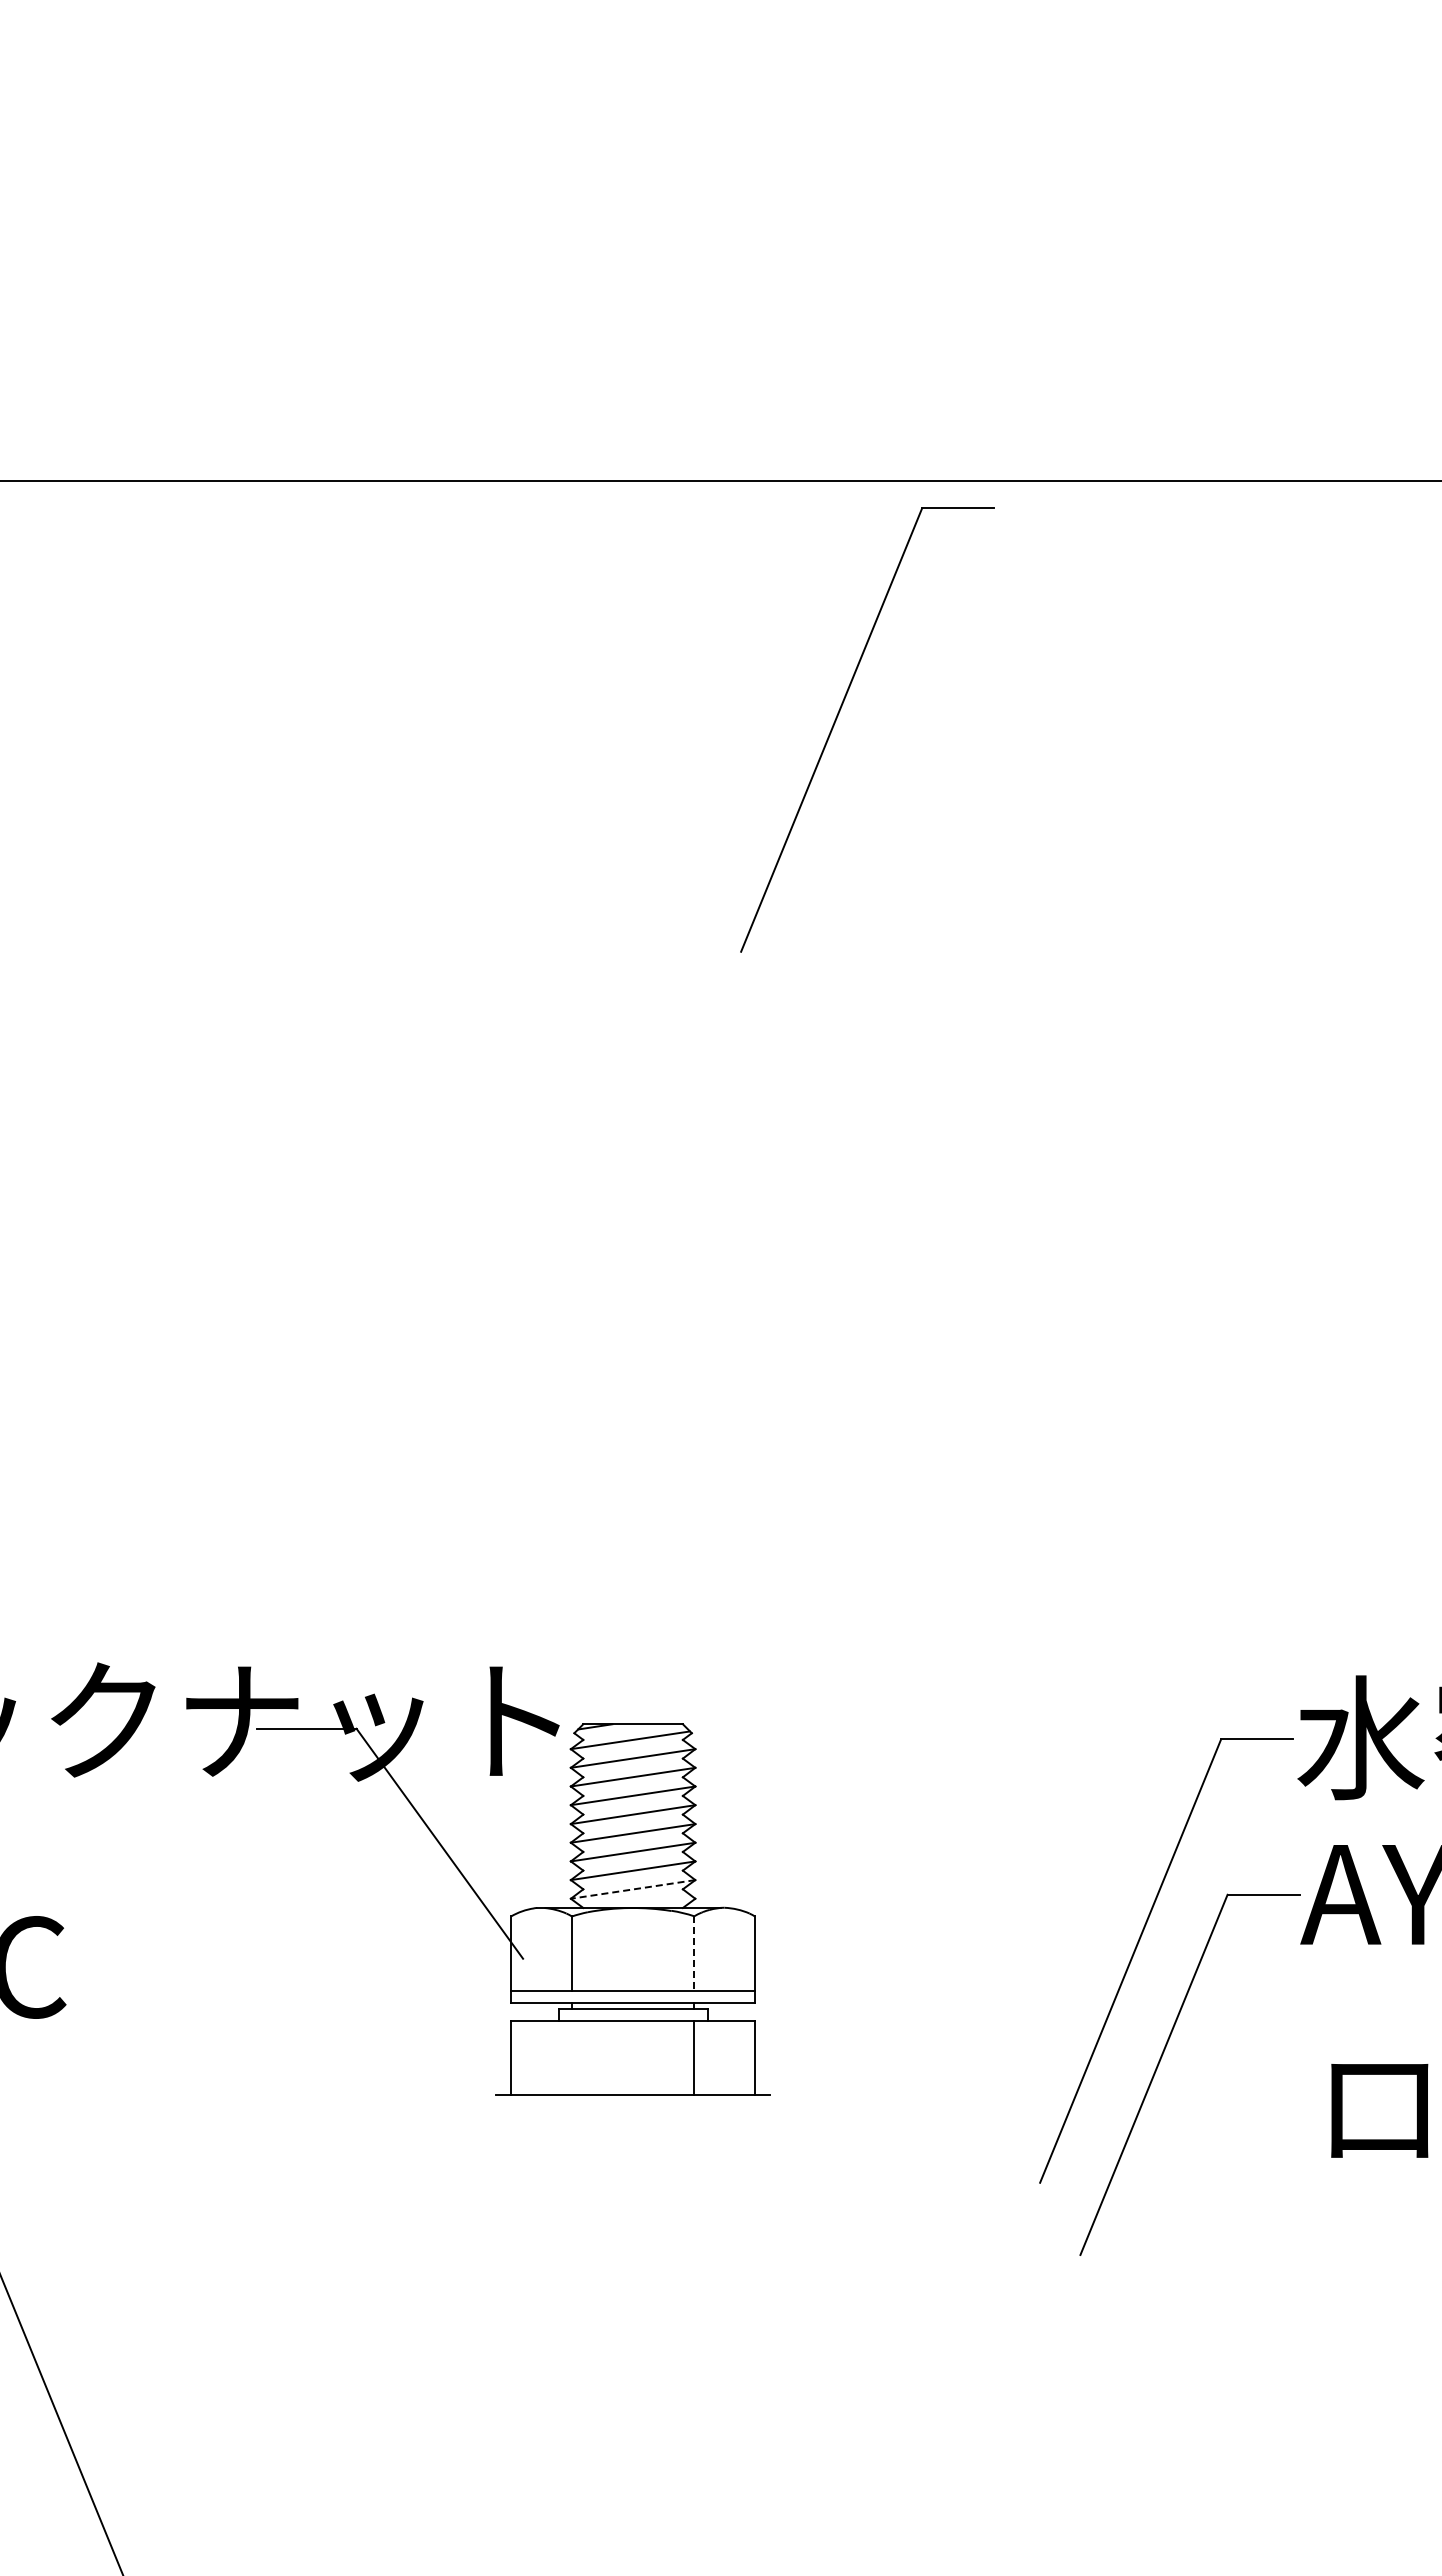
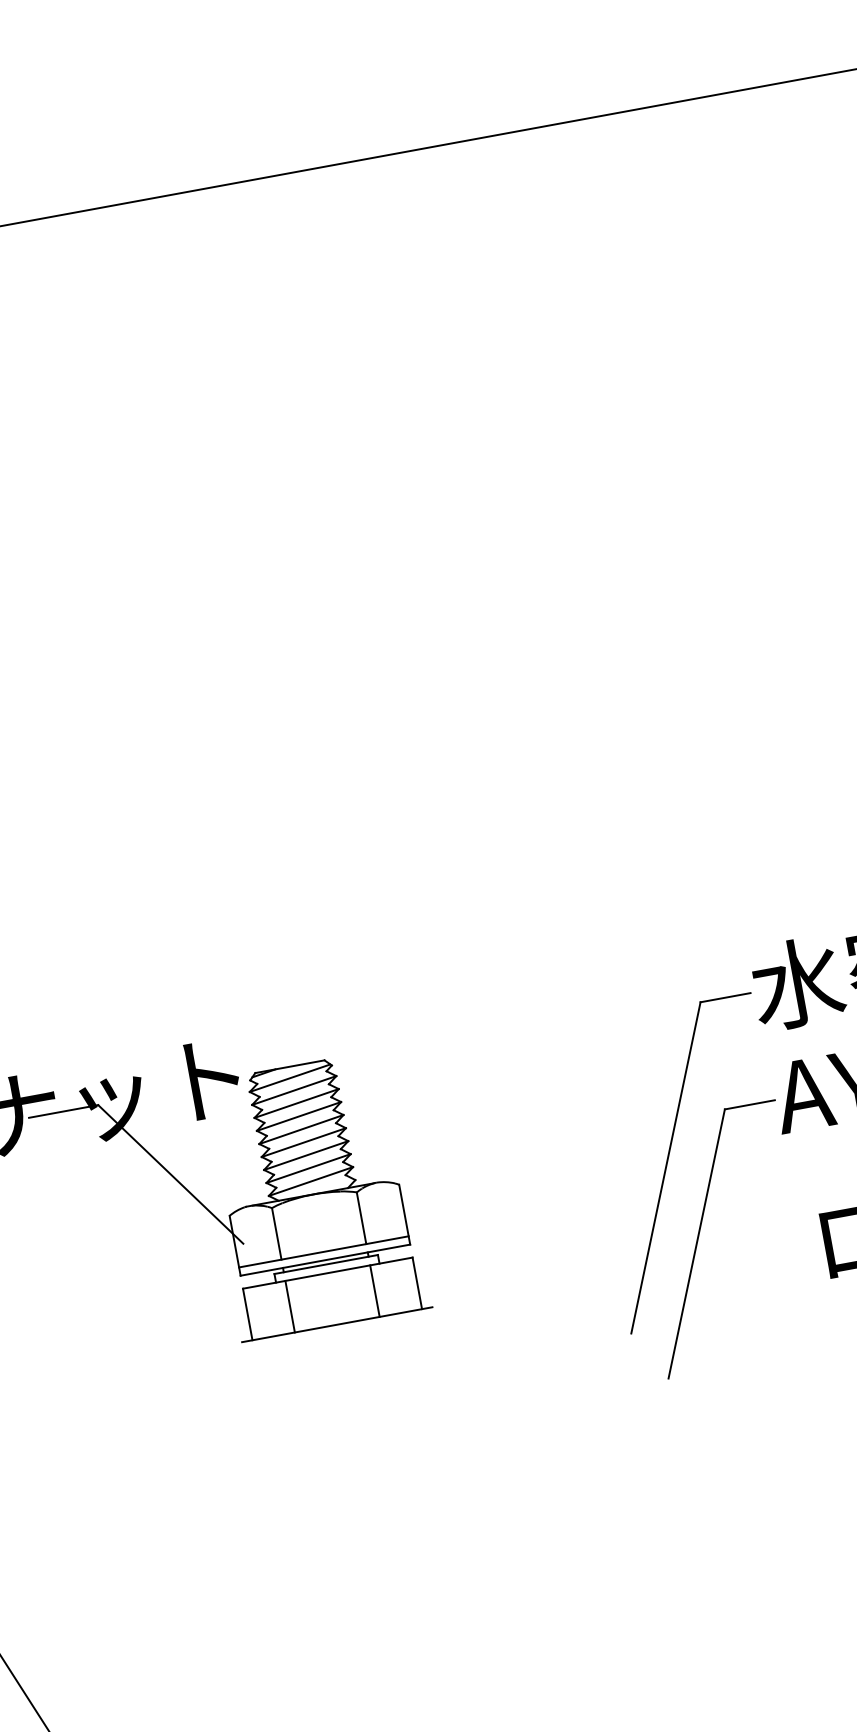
part: (838, 716) -> (304, 340), removed
line: (633, 1889) -> (311, 1181), dashed -> solid
line: (694, 1954) -> (361, 1218), dashed -> solid
line: (572, 2058) -> (290, 1306), added

